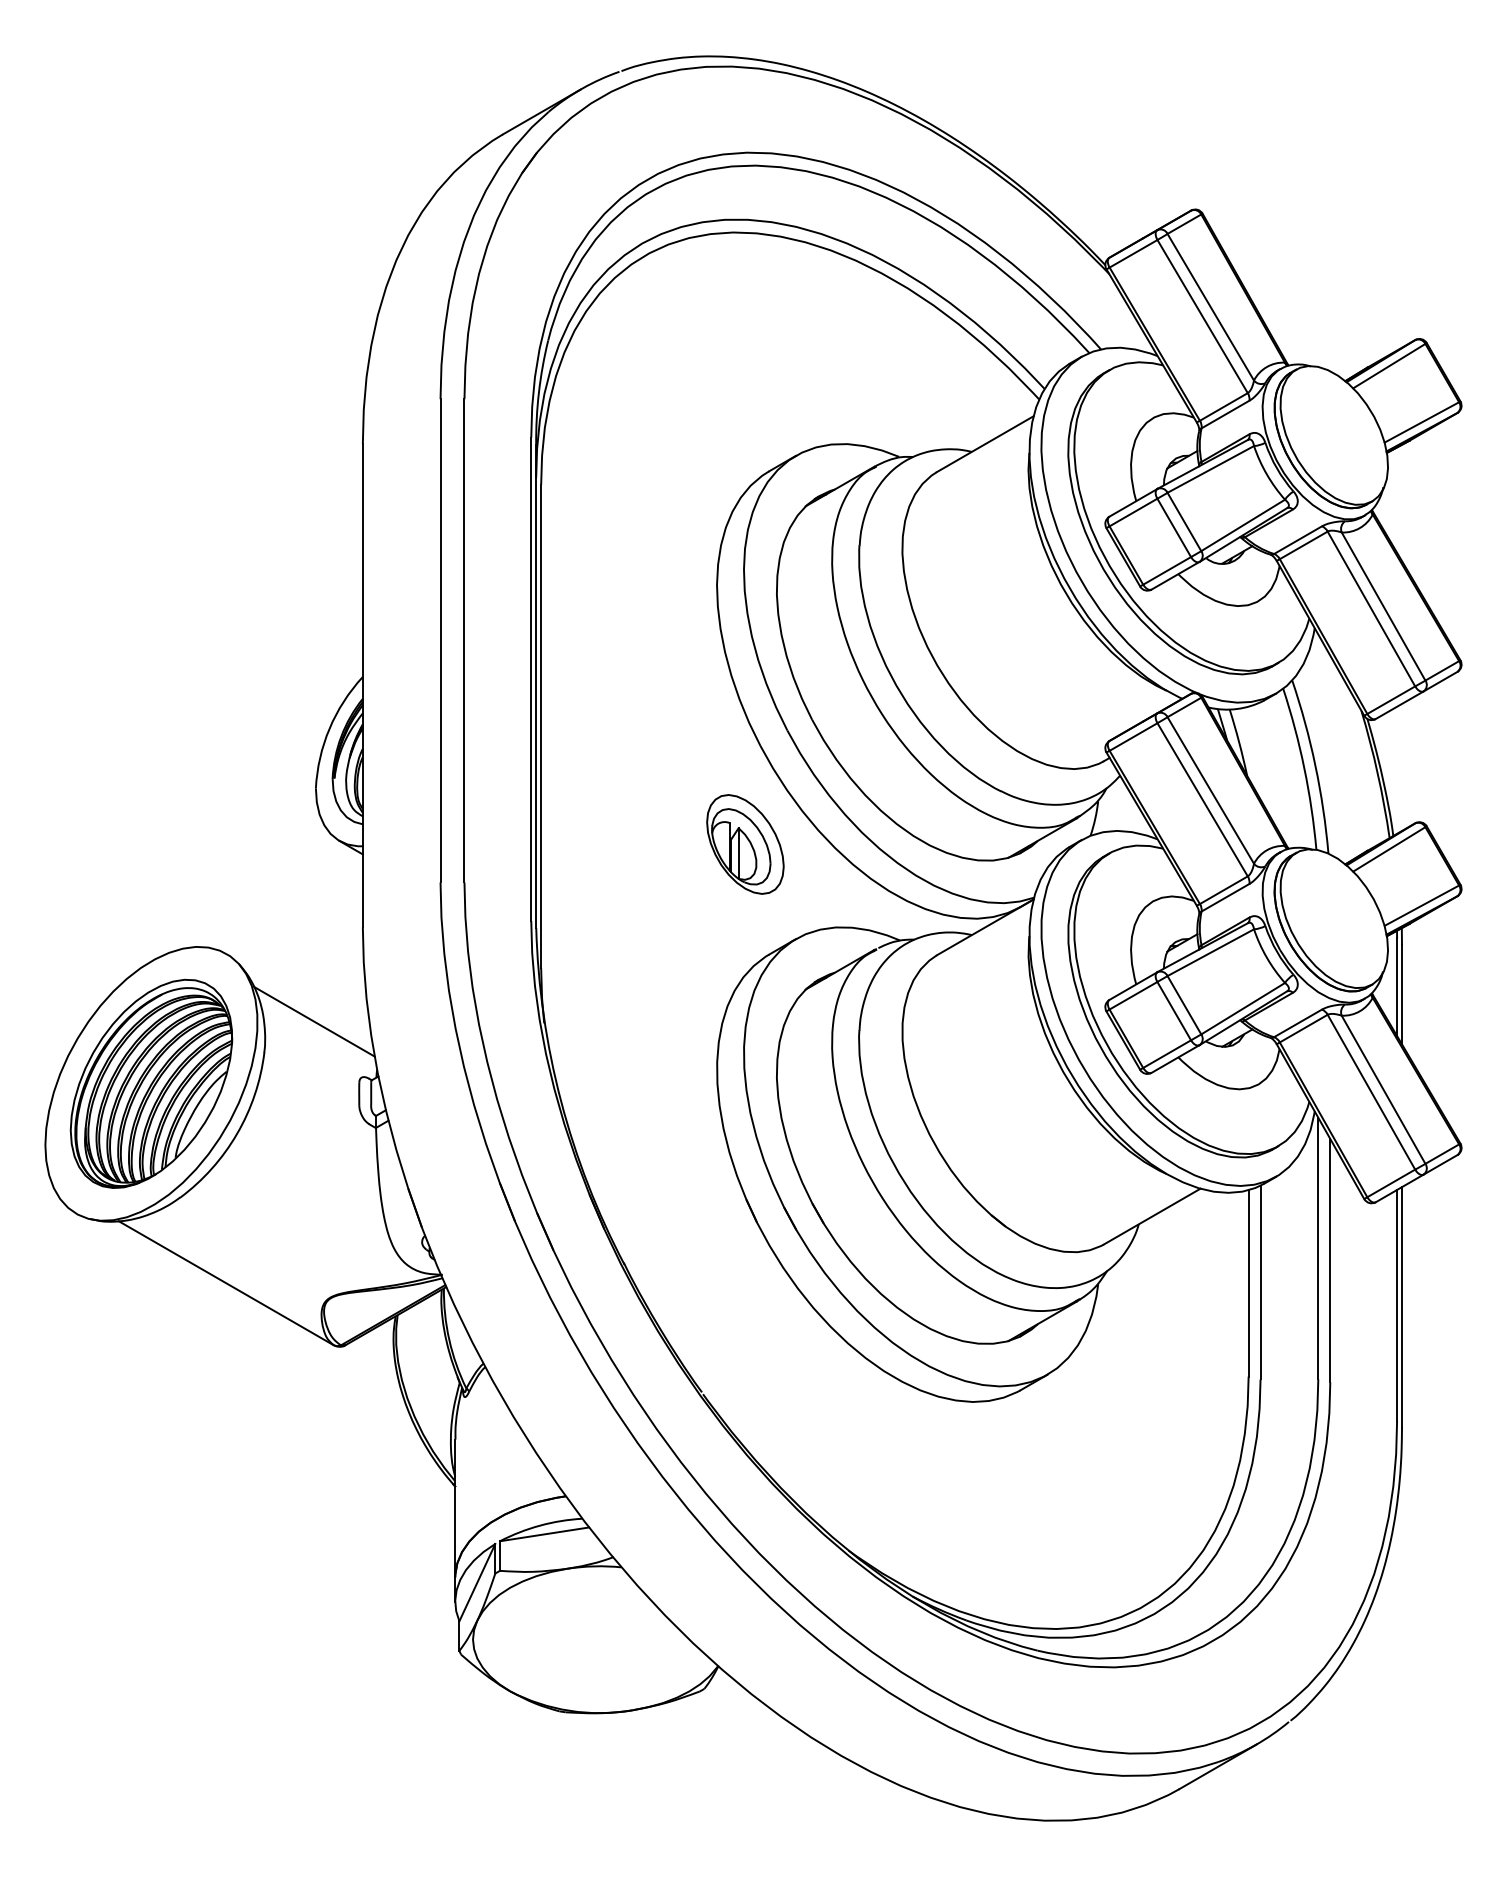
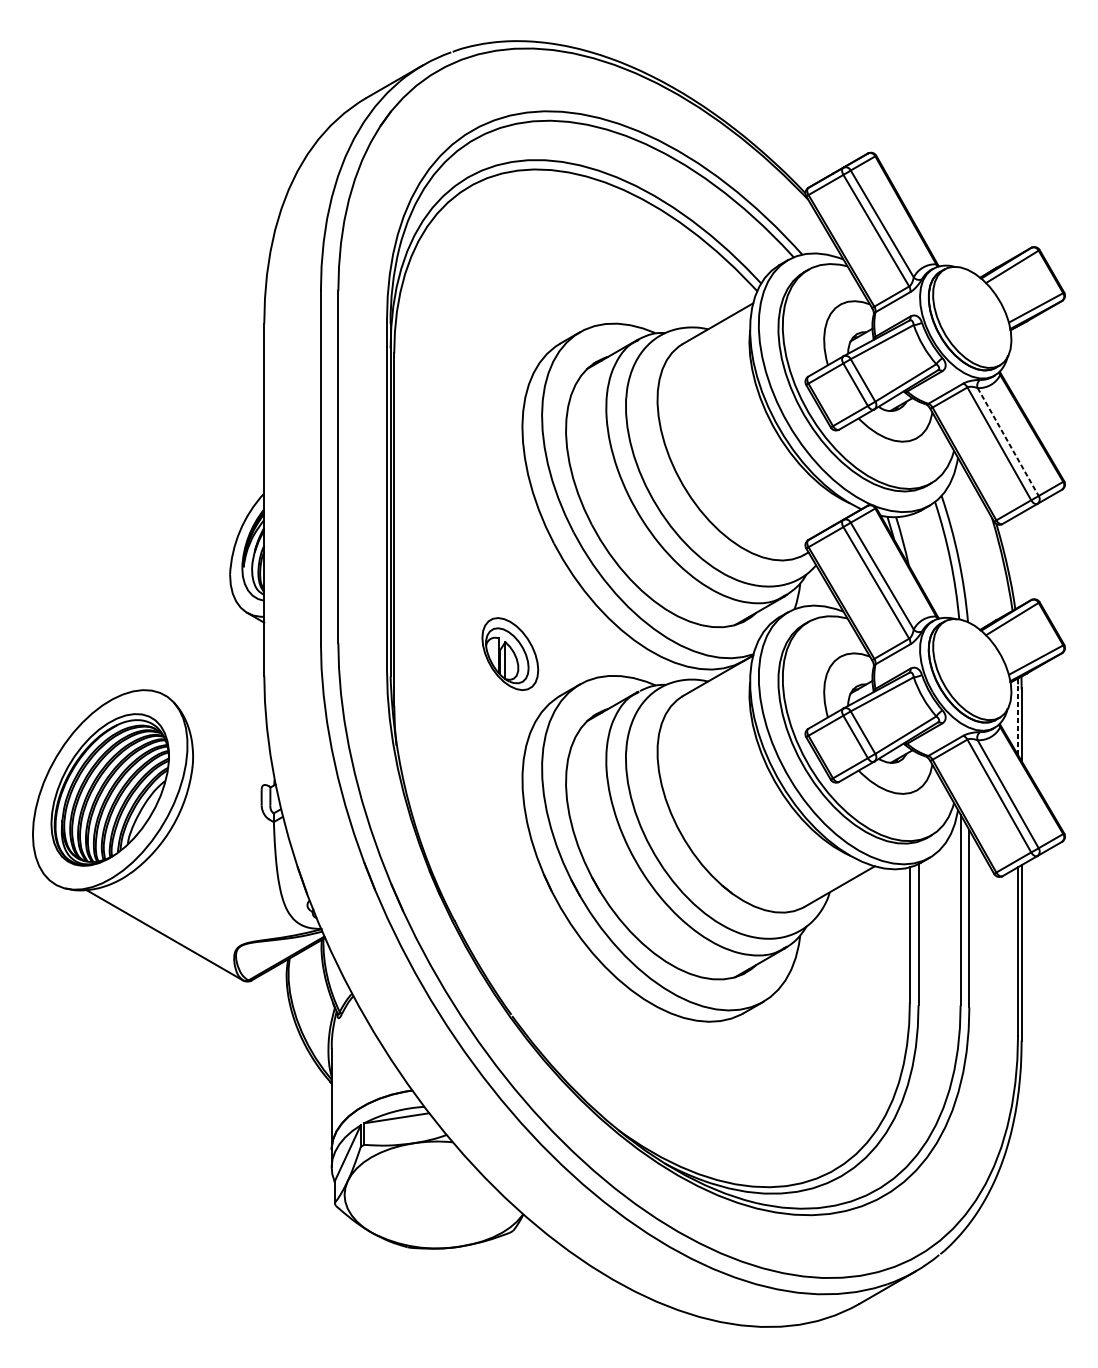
line: (1383, 606) -> (1008, 442), solid -> dashed
part: (745, 844) -> (510, 654), moved
line: (1397, 986) -> (1018, 718), solid -> dashed
line: (314, 1021) -> (229, 744), removed

